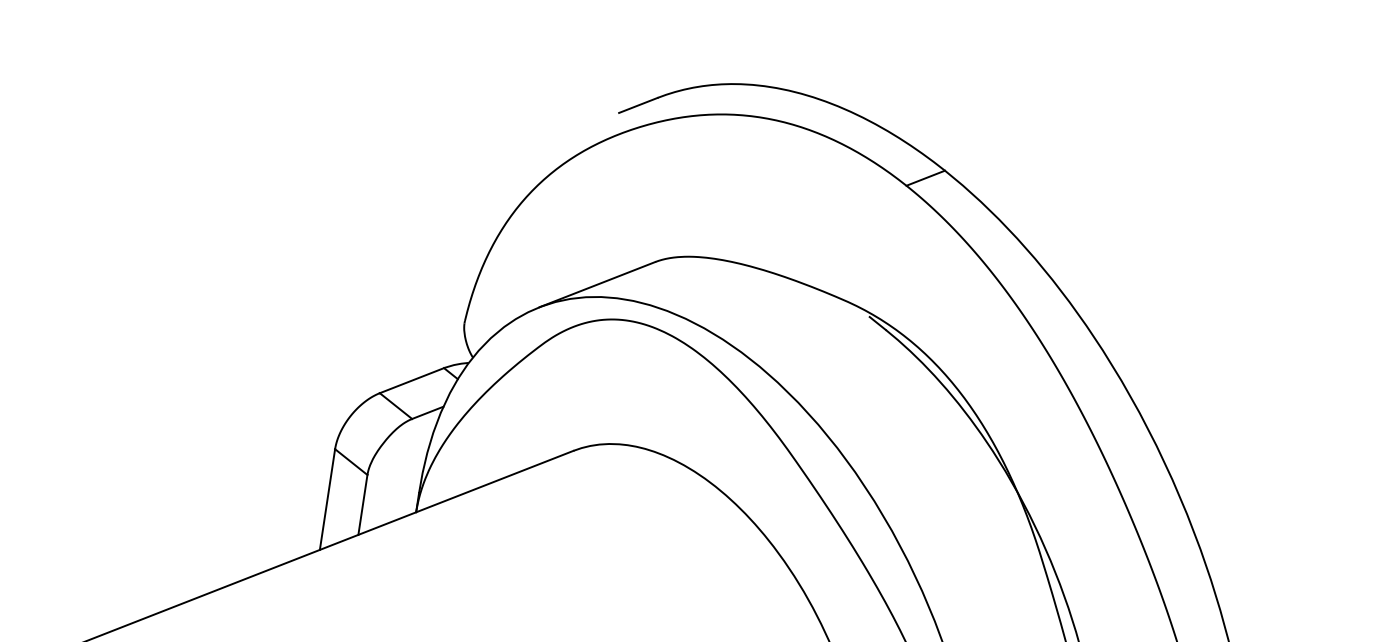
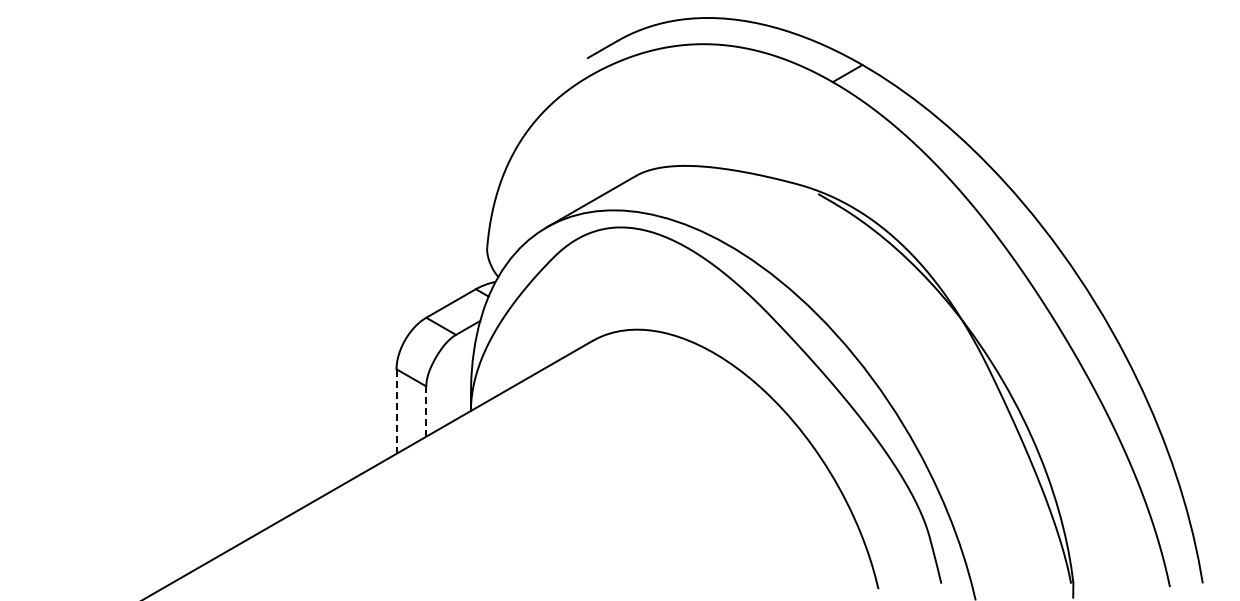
line: (327, 499) -> (396, 411), solid -> dashed
line: (363, 504) -> (426, 411), solid -> dashed

